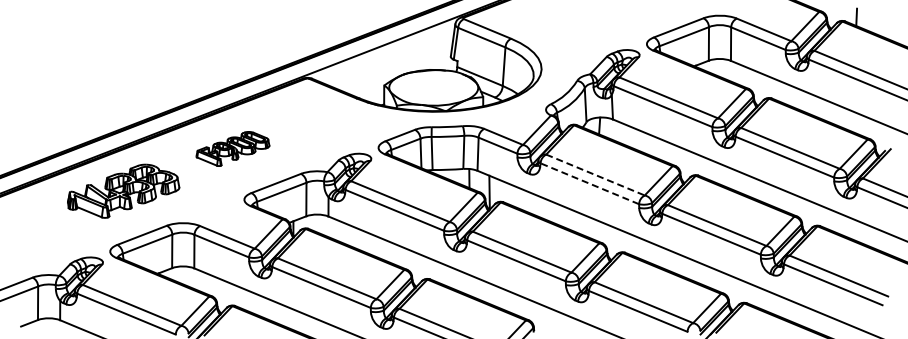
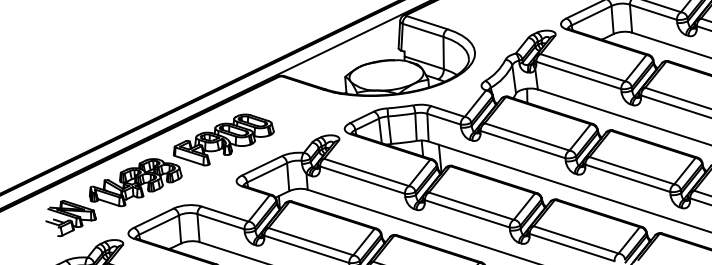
part: (232, 148) -> (223, 139), size x1.67
line: (595, 175) -> (527, 137), dashed -> solid
line: (589, 183) -> (522, 144), dashed -> solid
part: (42, 226) -> (70, 217), added

